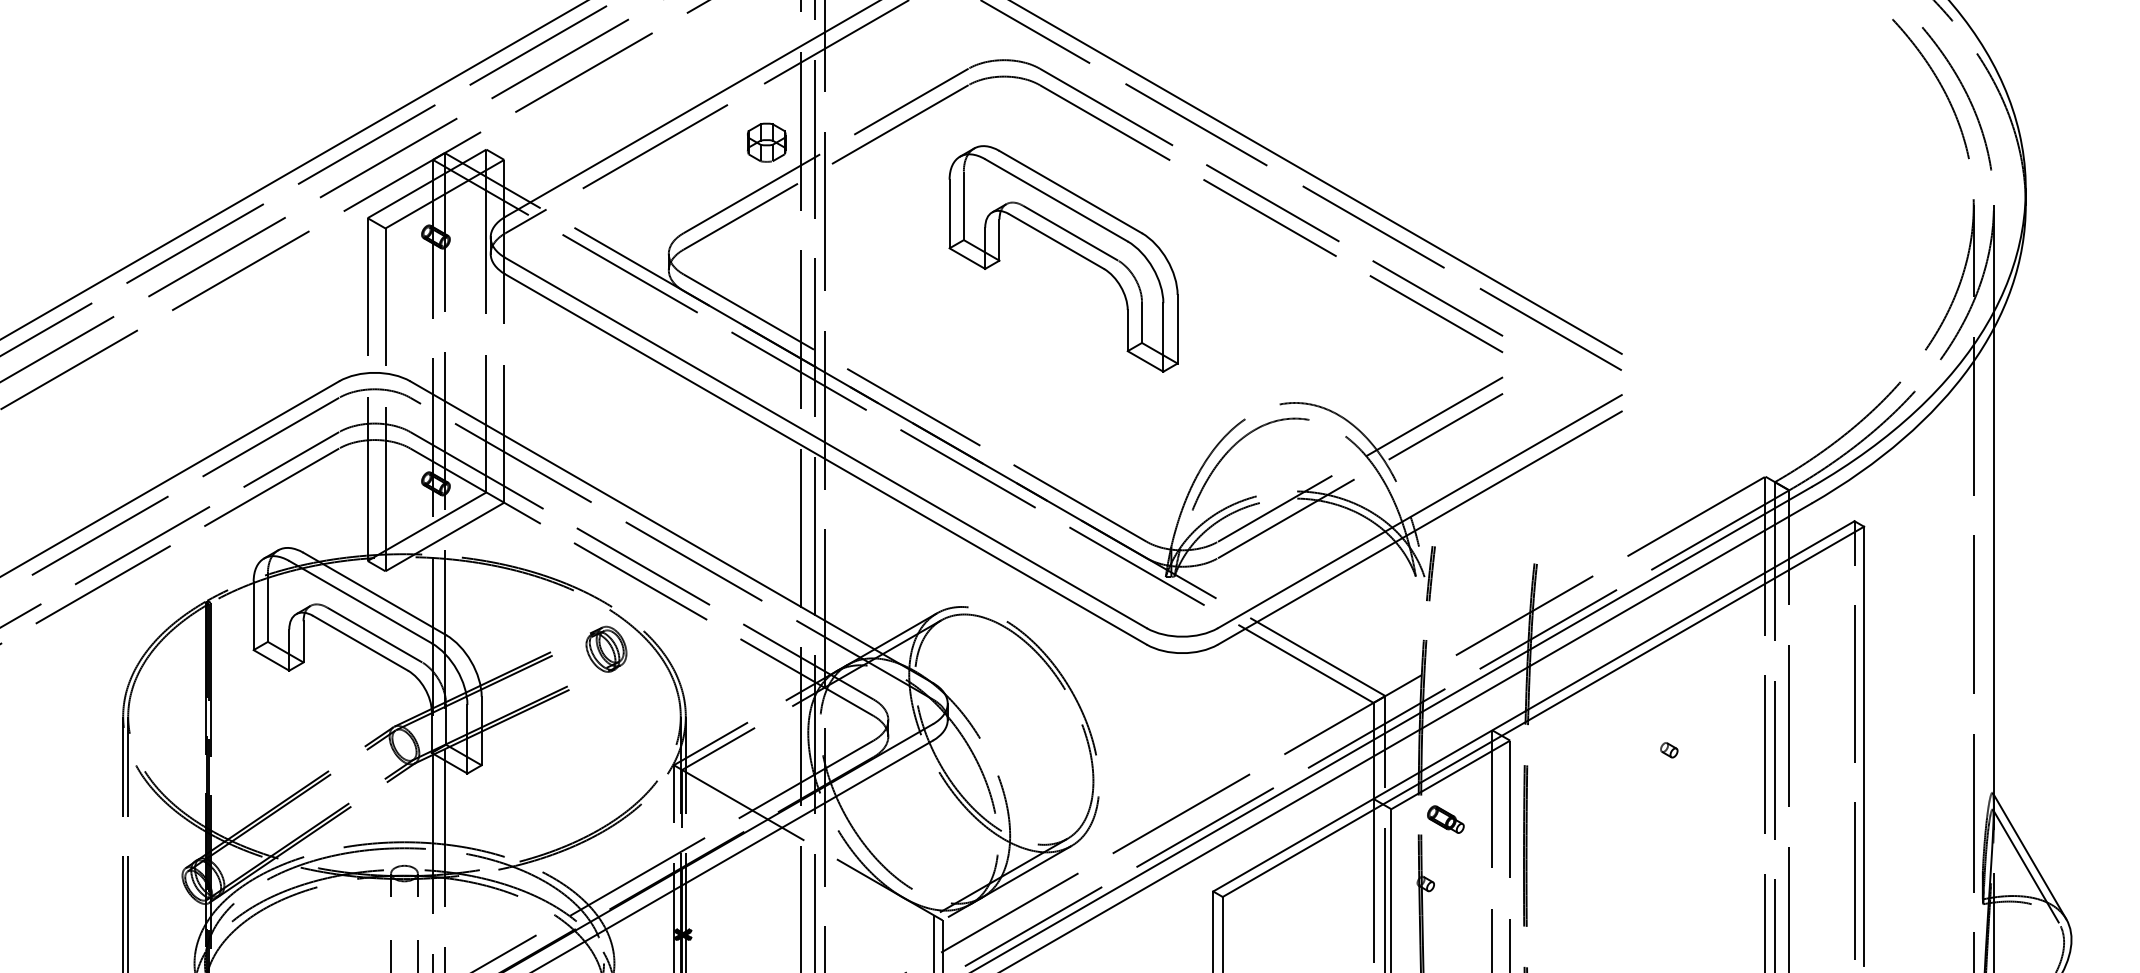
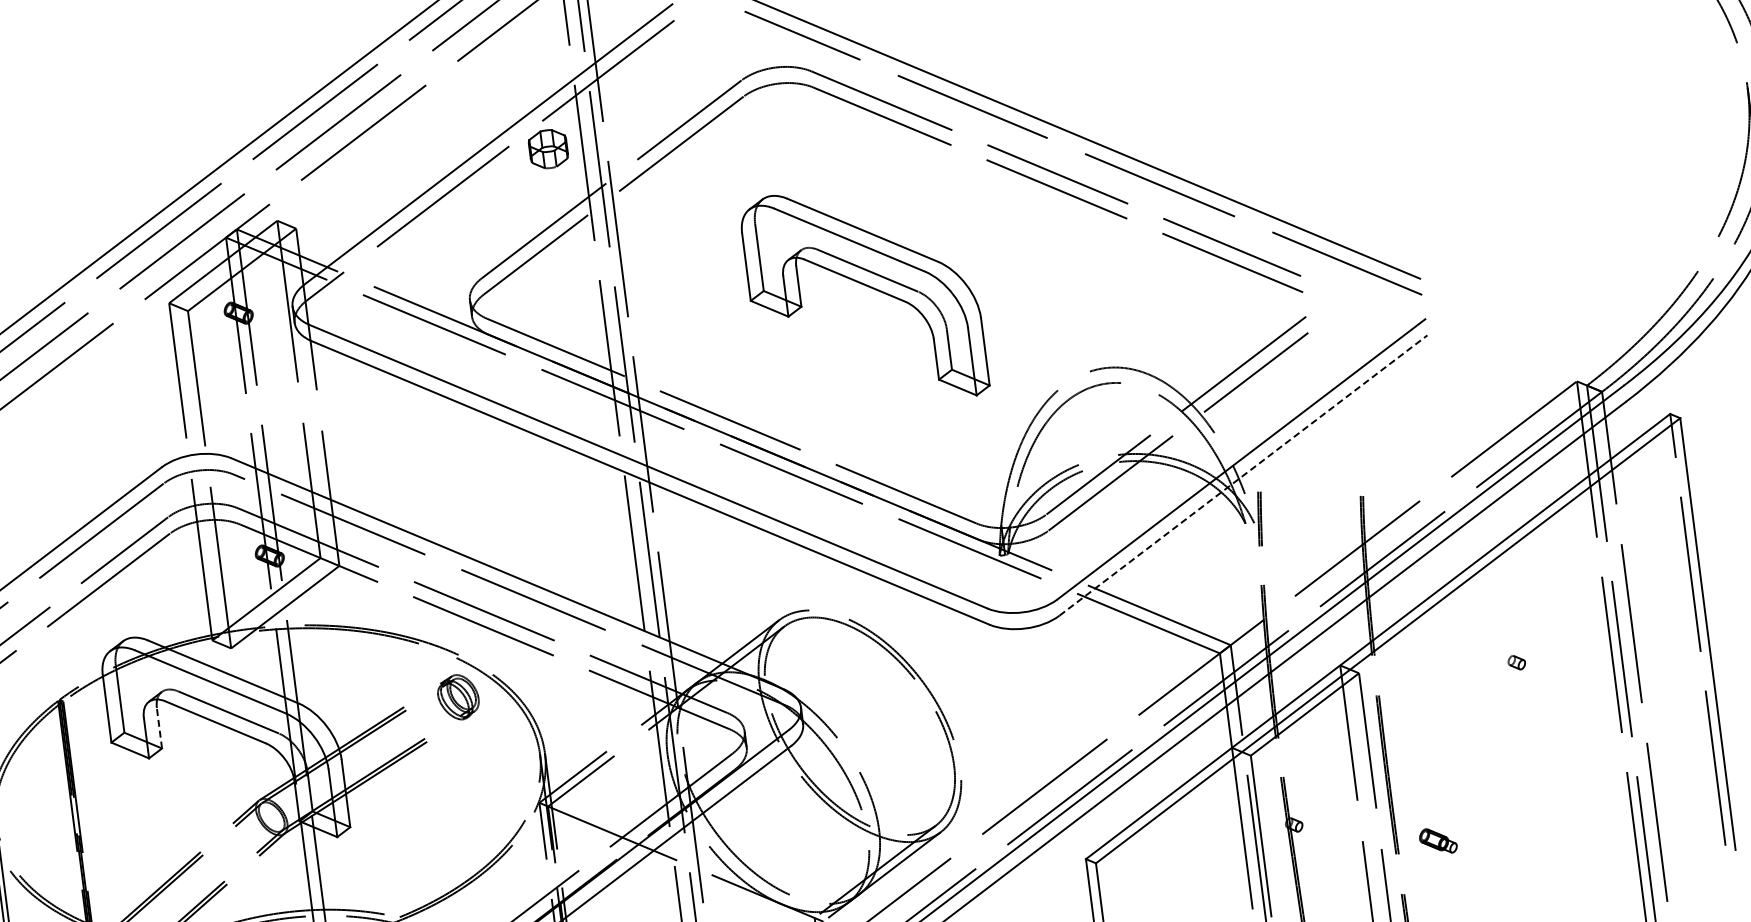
part: (766, 142) -> (548, 149), moved
part: (1069, 250) -> (869, 287), moved
line: (1420, 527) -> (1243, 474), solid -> dashed
line: (303, 641) -> (159, 727), solid -> dashed
part: (1445, 819) -> (1437, 841), moved

